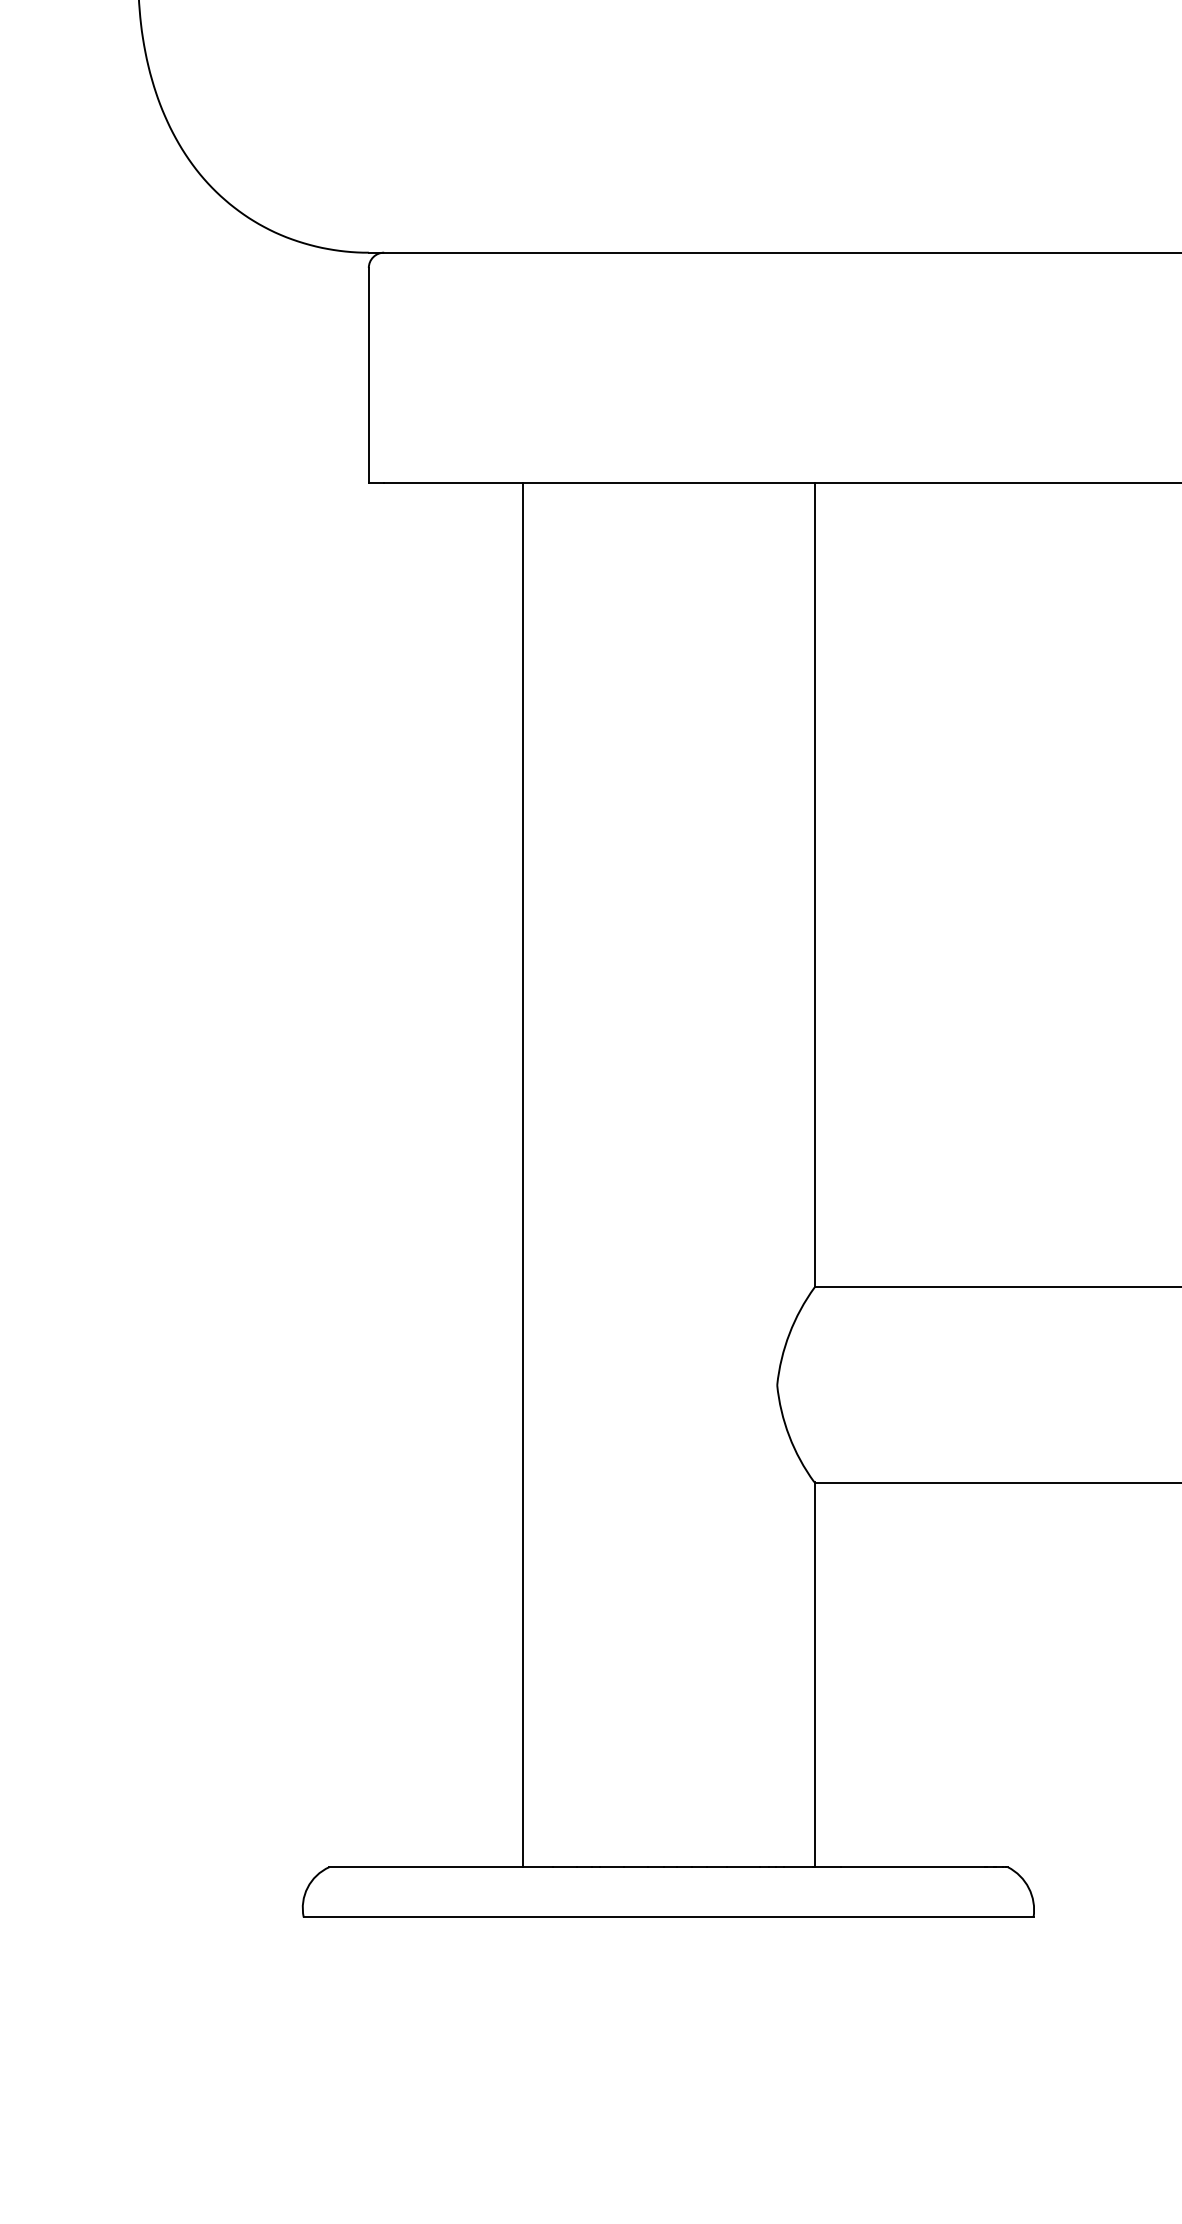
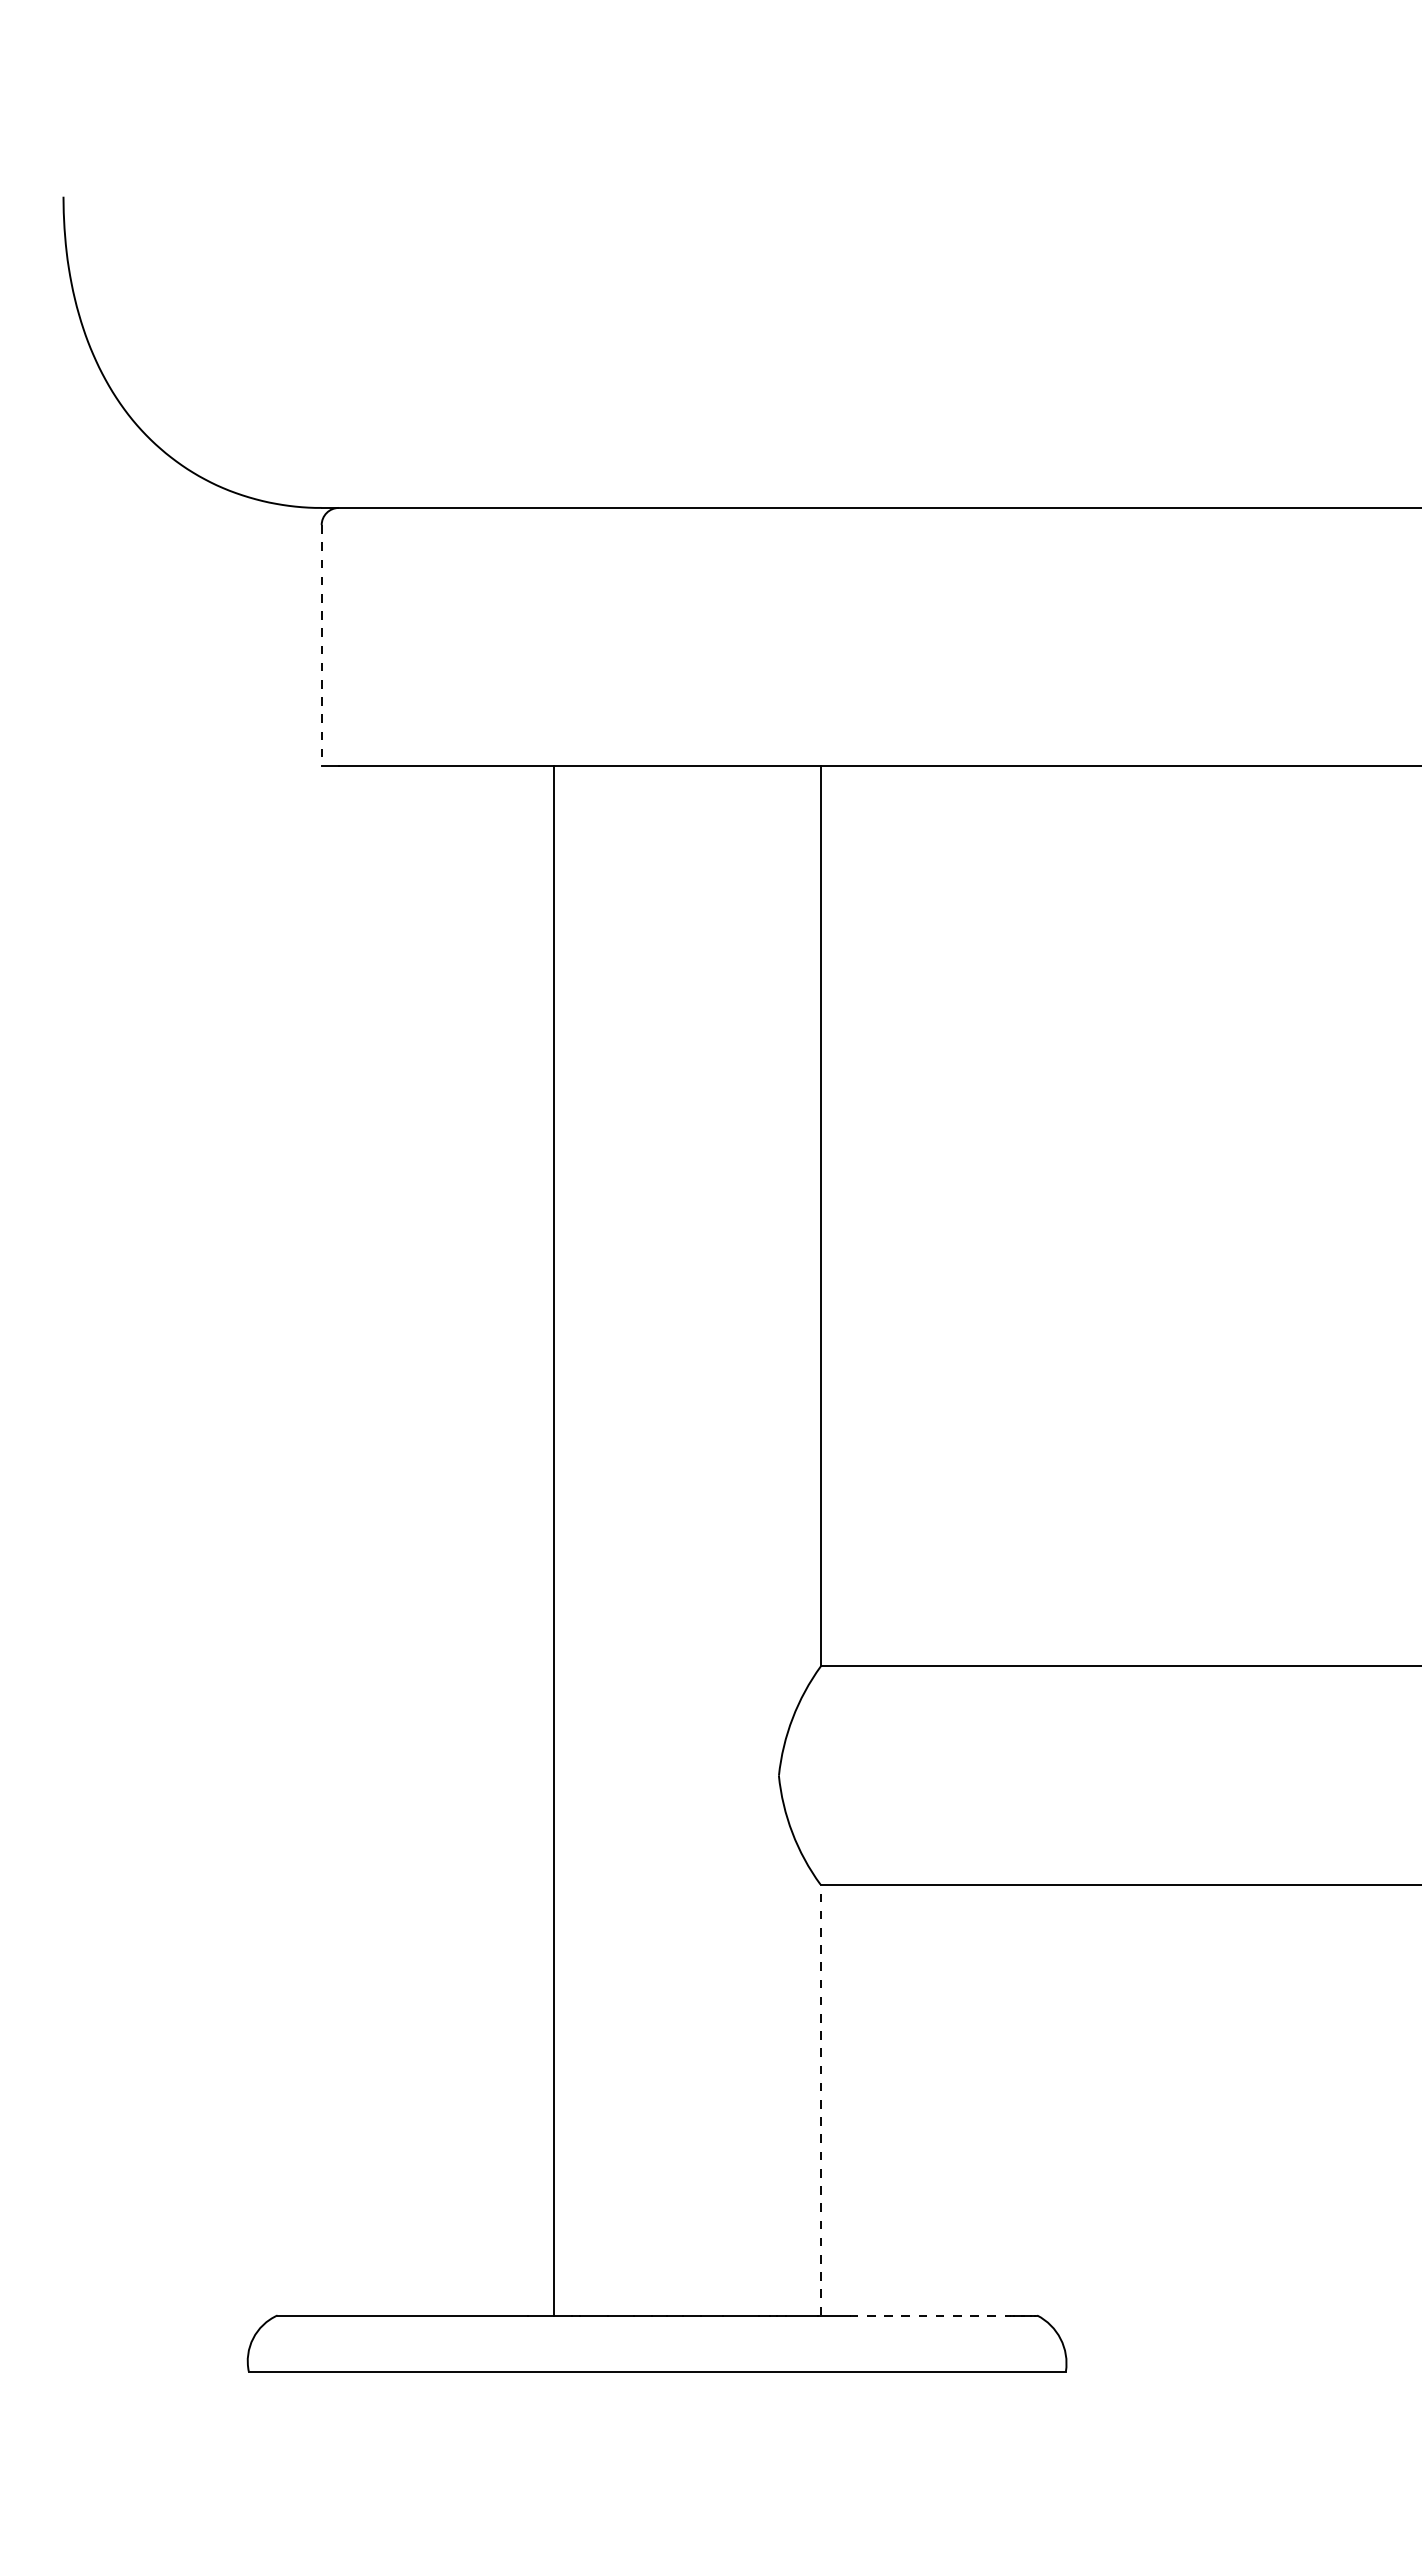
line: (368, 376) -> (321, 646), solid -> dashed
line: (522, 1174) -> (553, 1540), moved
line: (814, 1674) -> (820, 2099), solid -> dashed
line: (912, 1867) -> (930, 2315), solid -> dashed

